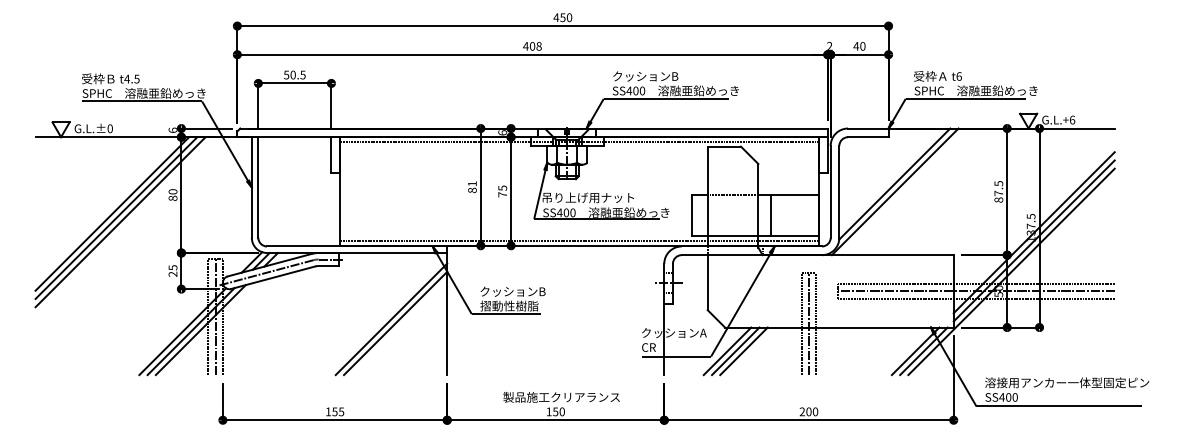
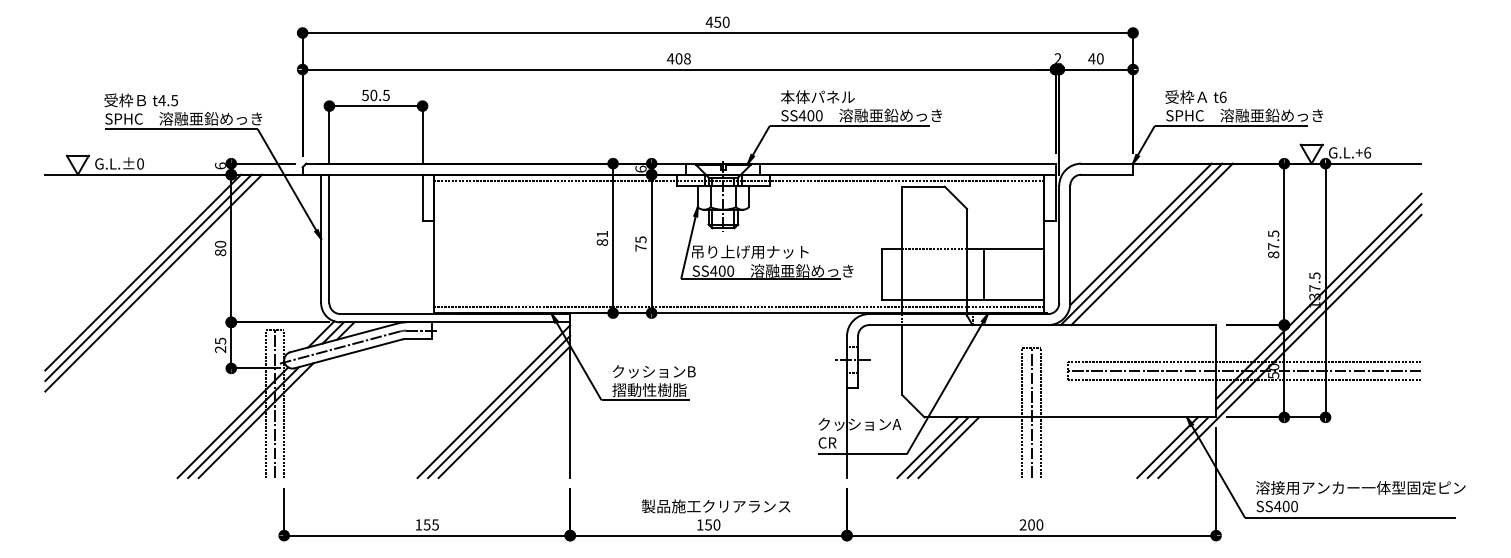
text: (645, 75) -> (822, 96), クッションB -> 本体パネル
line: (903, 191) -> (1151, 244), added
line: (387, 315) -> (493, 401), added

